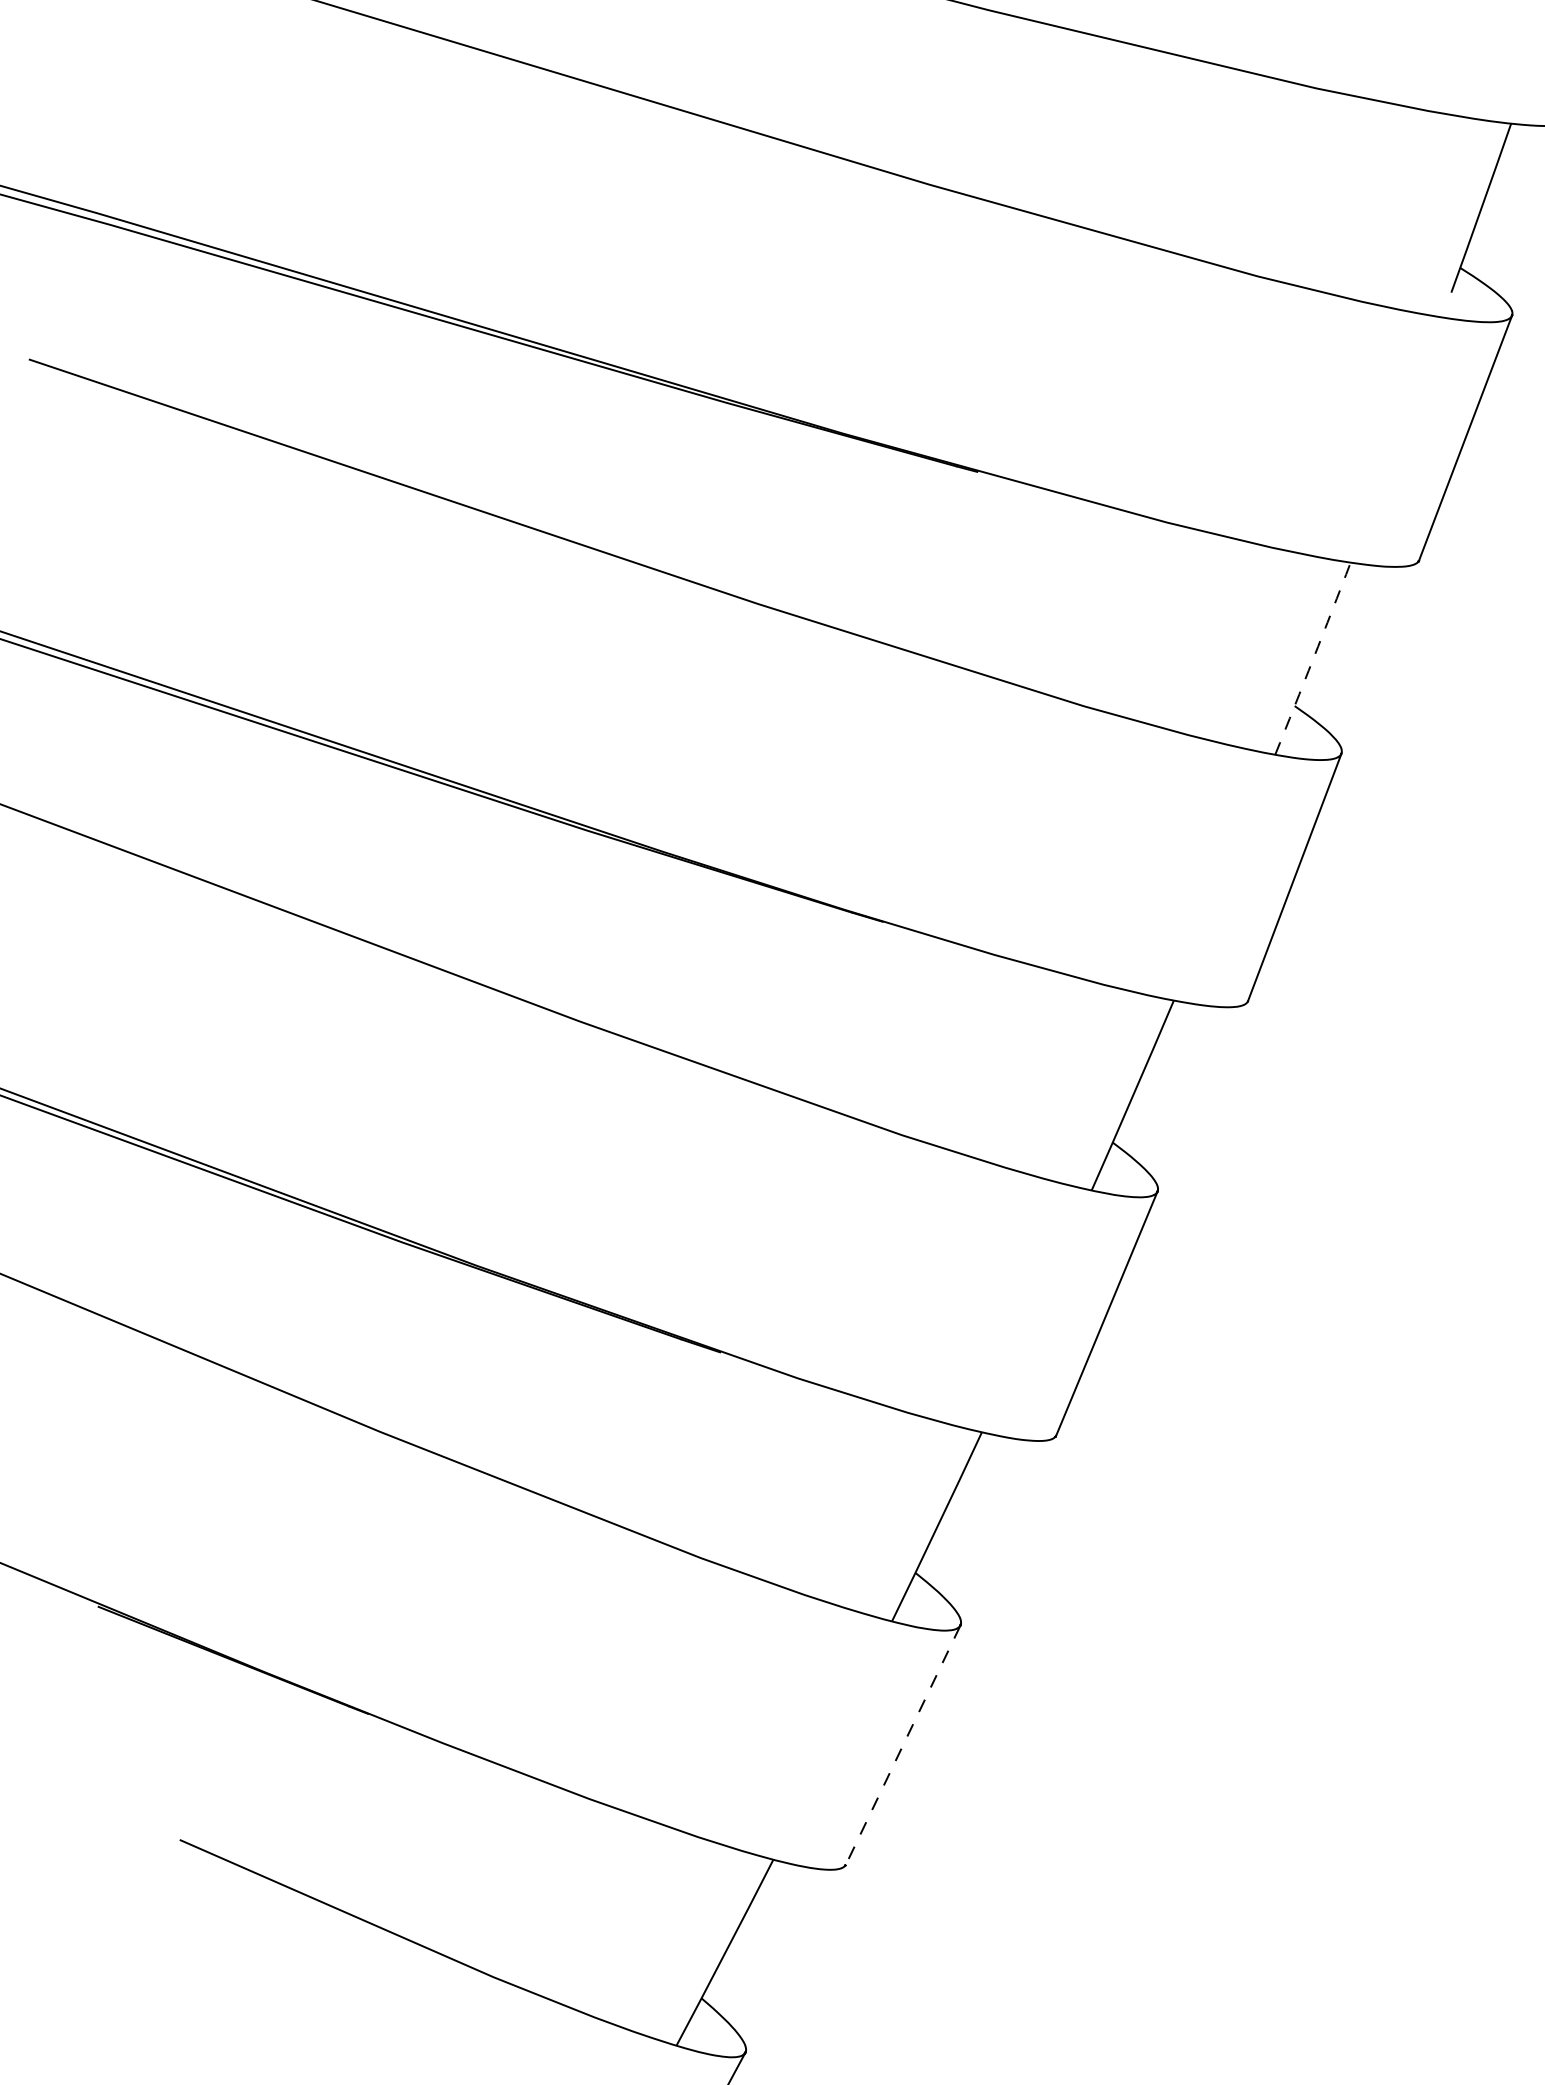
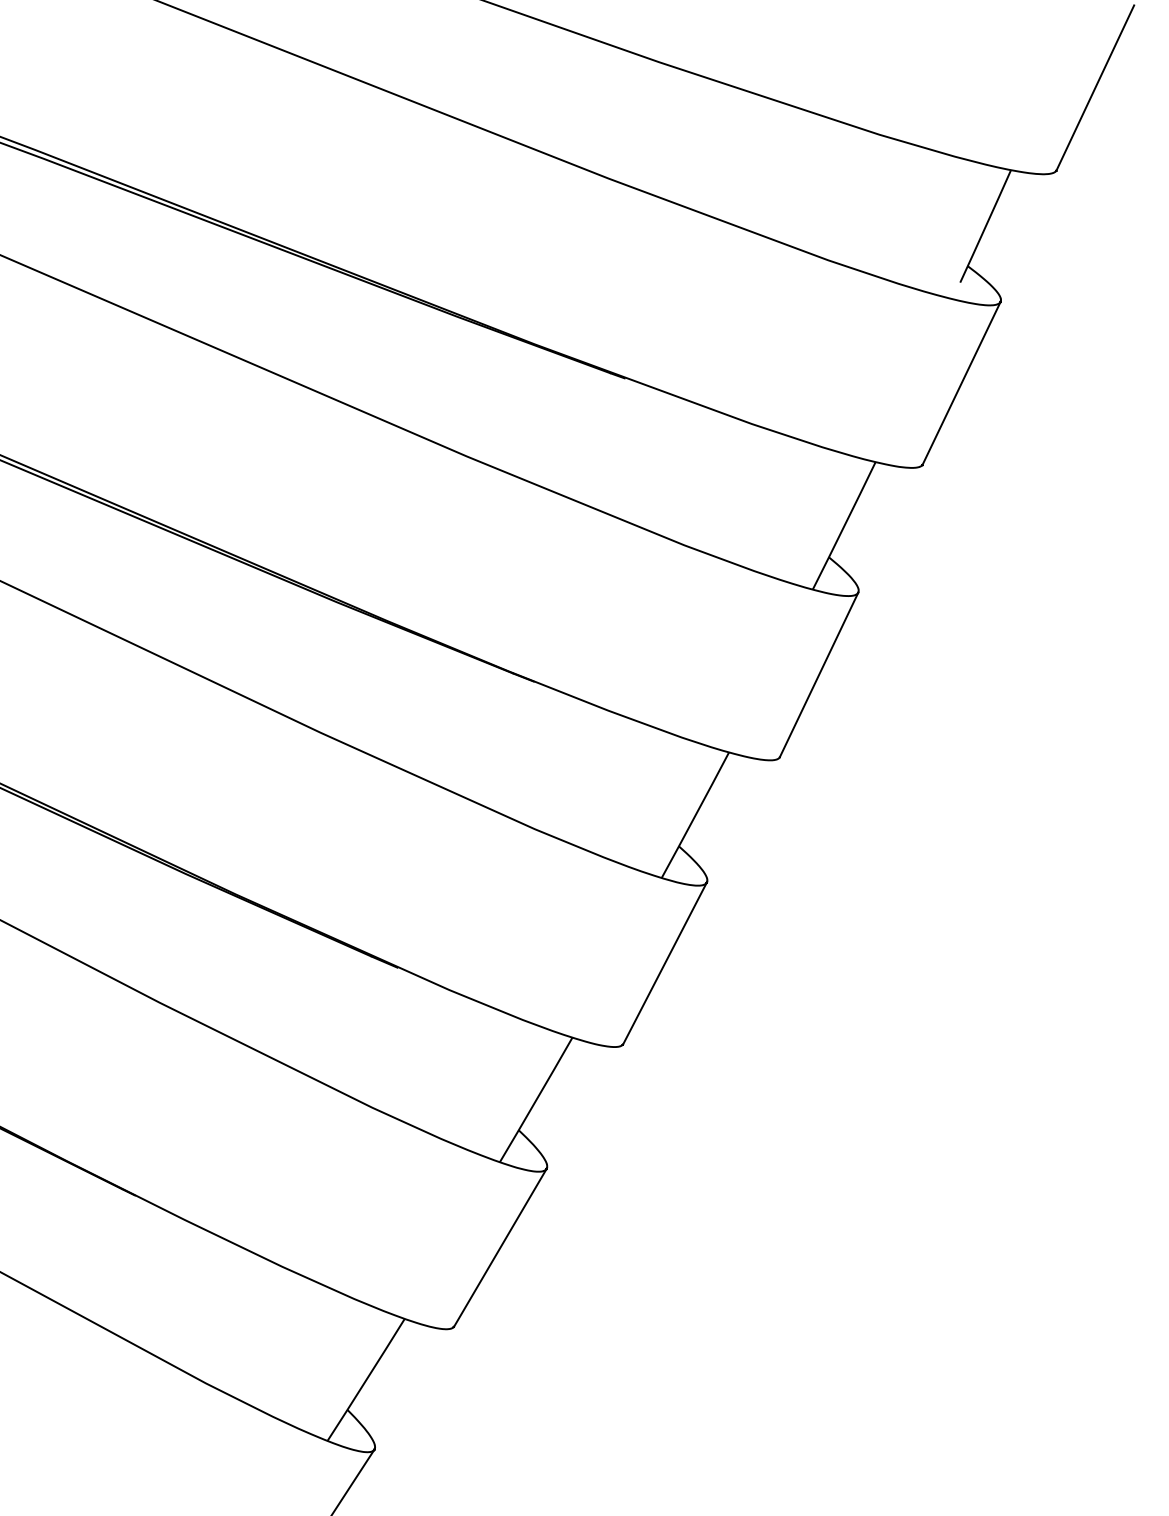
arc: (1313, 658) -> (844, 525), dashed -> solid
line: (903, 1744) -> (500, 1247), dashed -> solid

